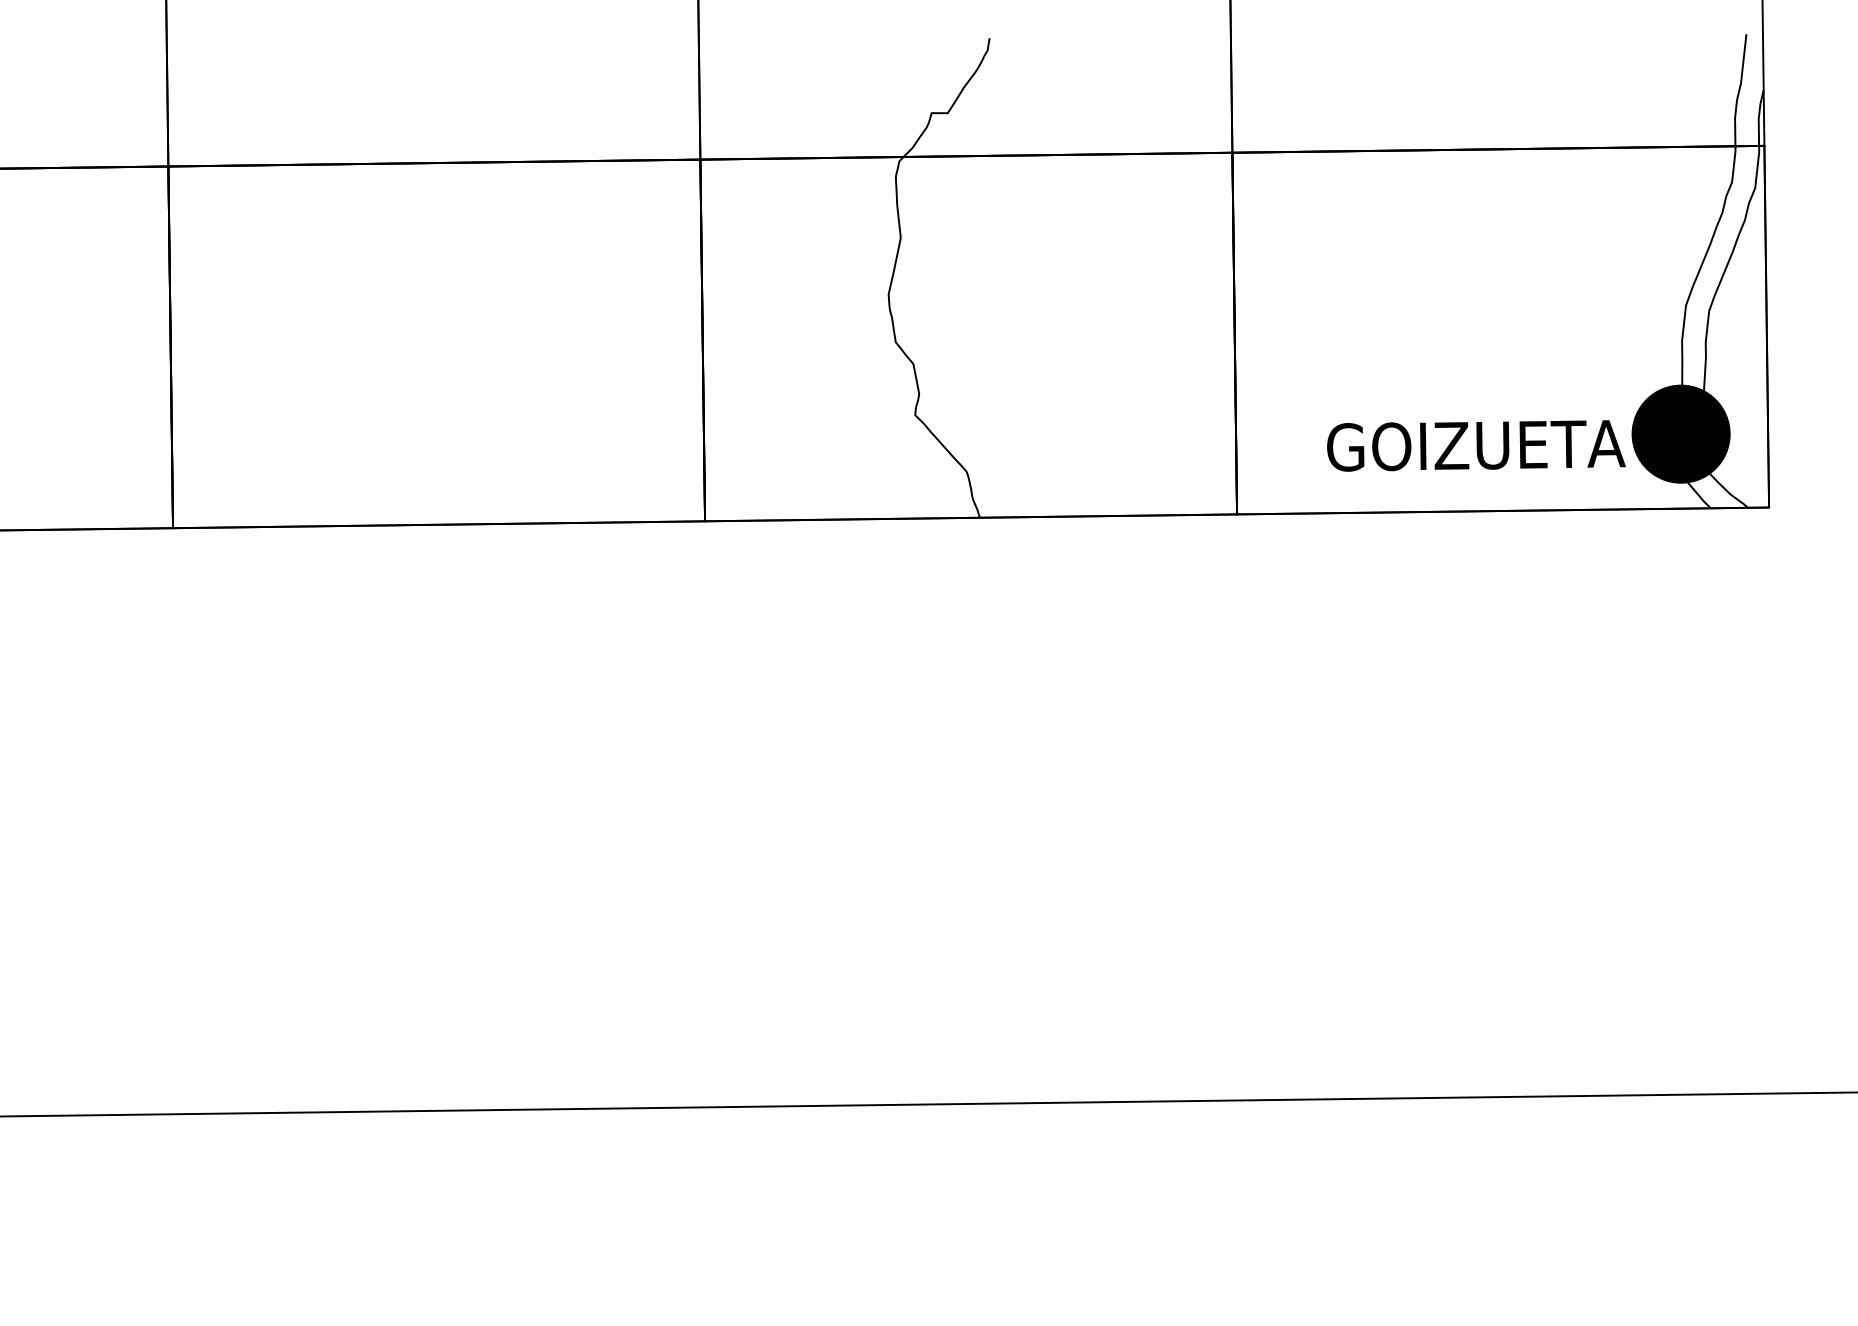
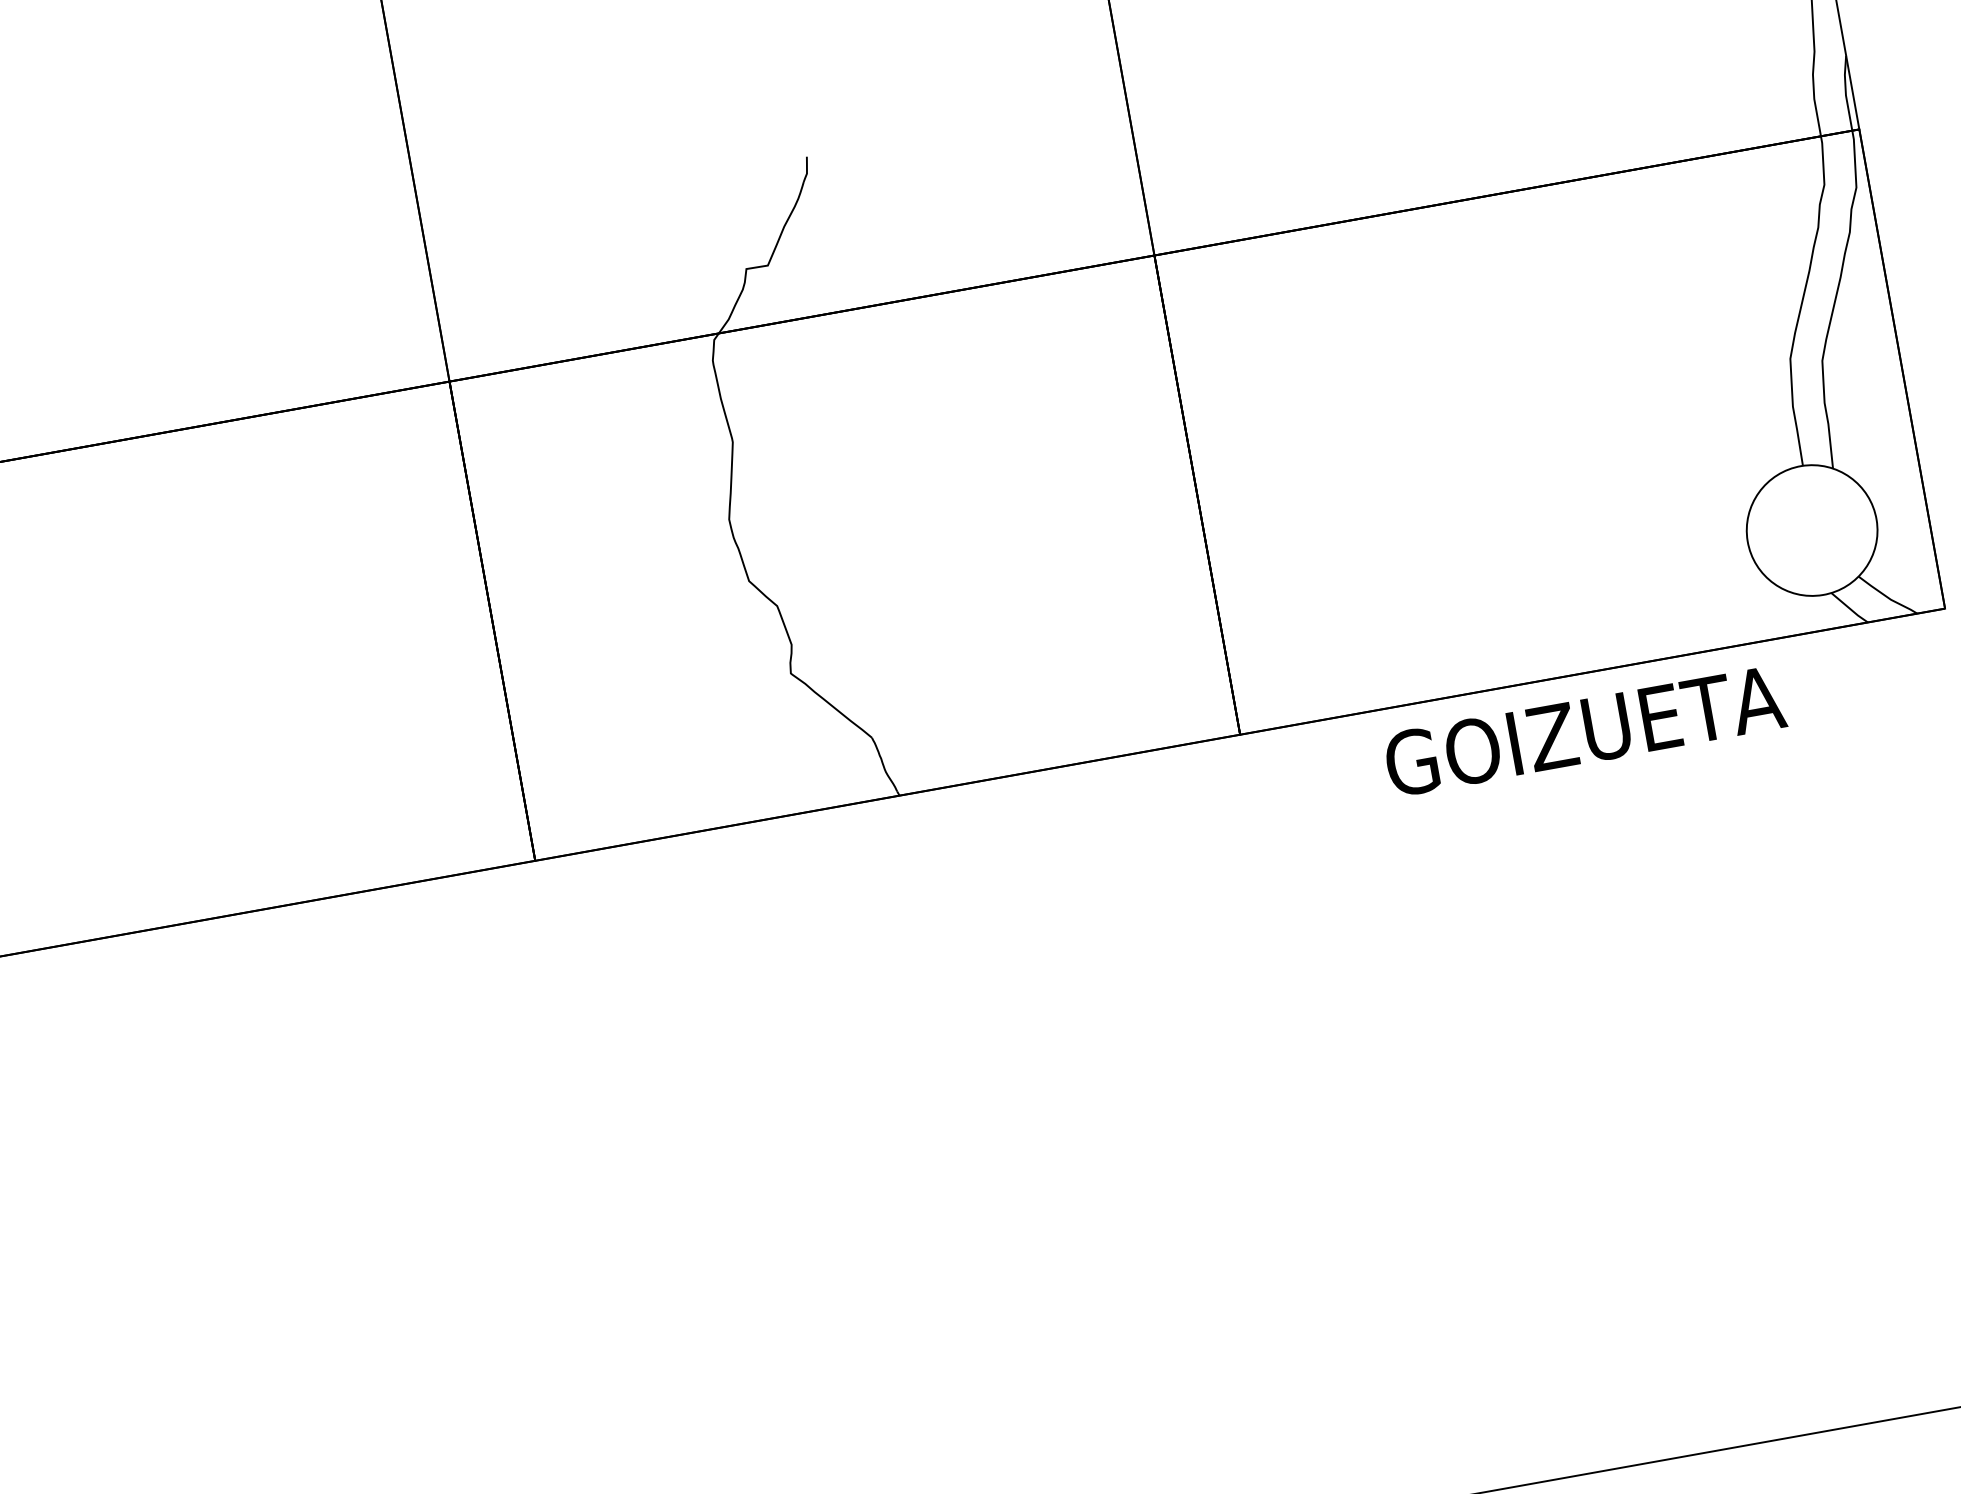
fill: (1680, 433) -> (1811, 529), removed
fill: (1680, 433) -> (1811, 529), removed
text: (1476, 445) -> (1585, 730), moved

